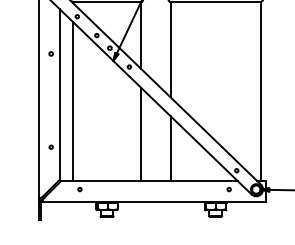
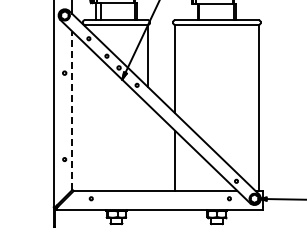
line: (59, 94) -> (72, 110), solid -> dashed
line: (72, 100) -> (84, 116), removed
line: (141, 134) -> (148, 147), removed

